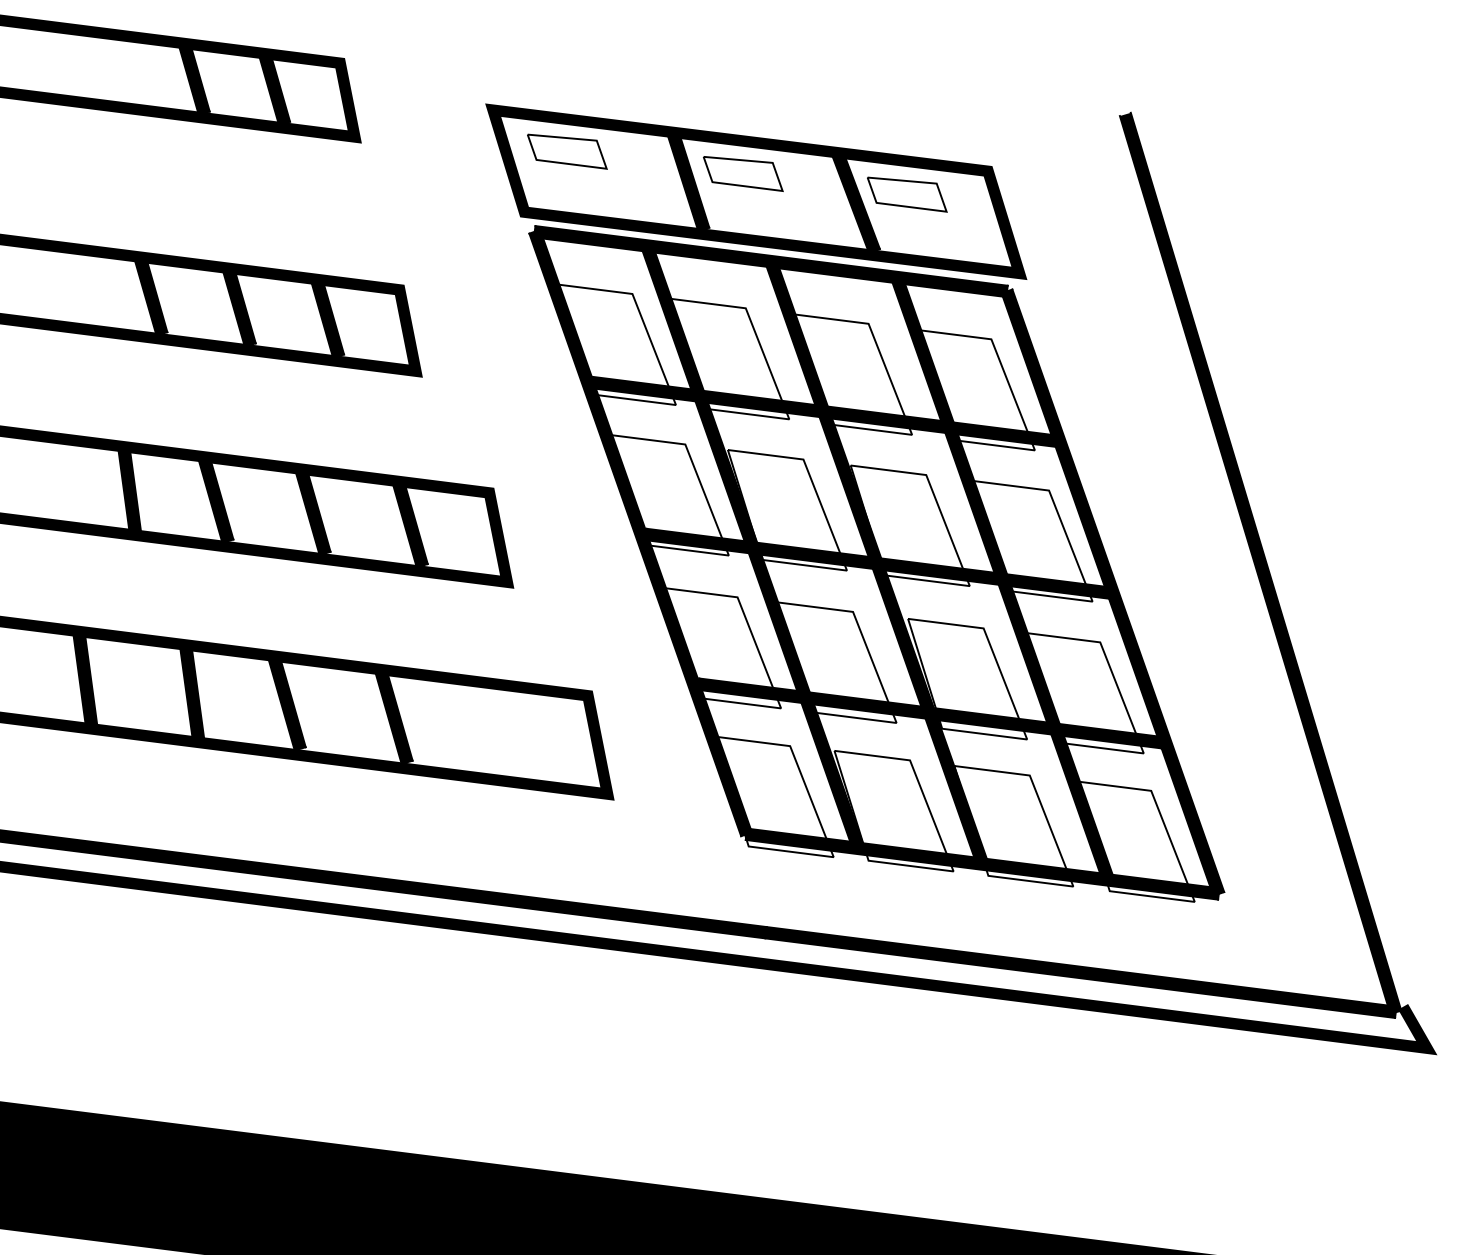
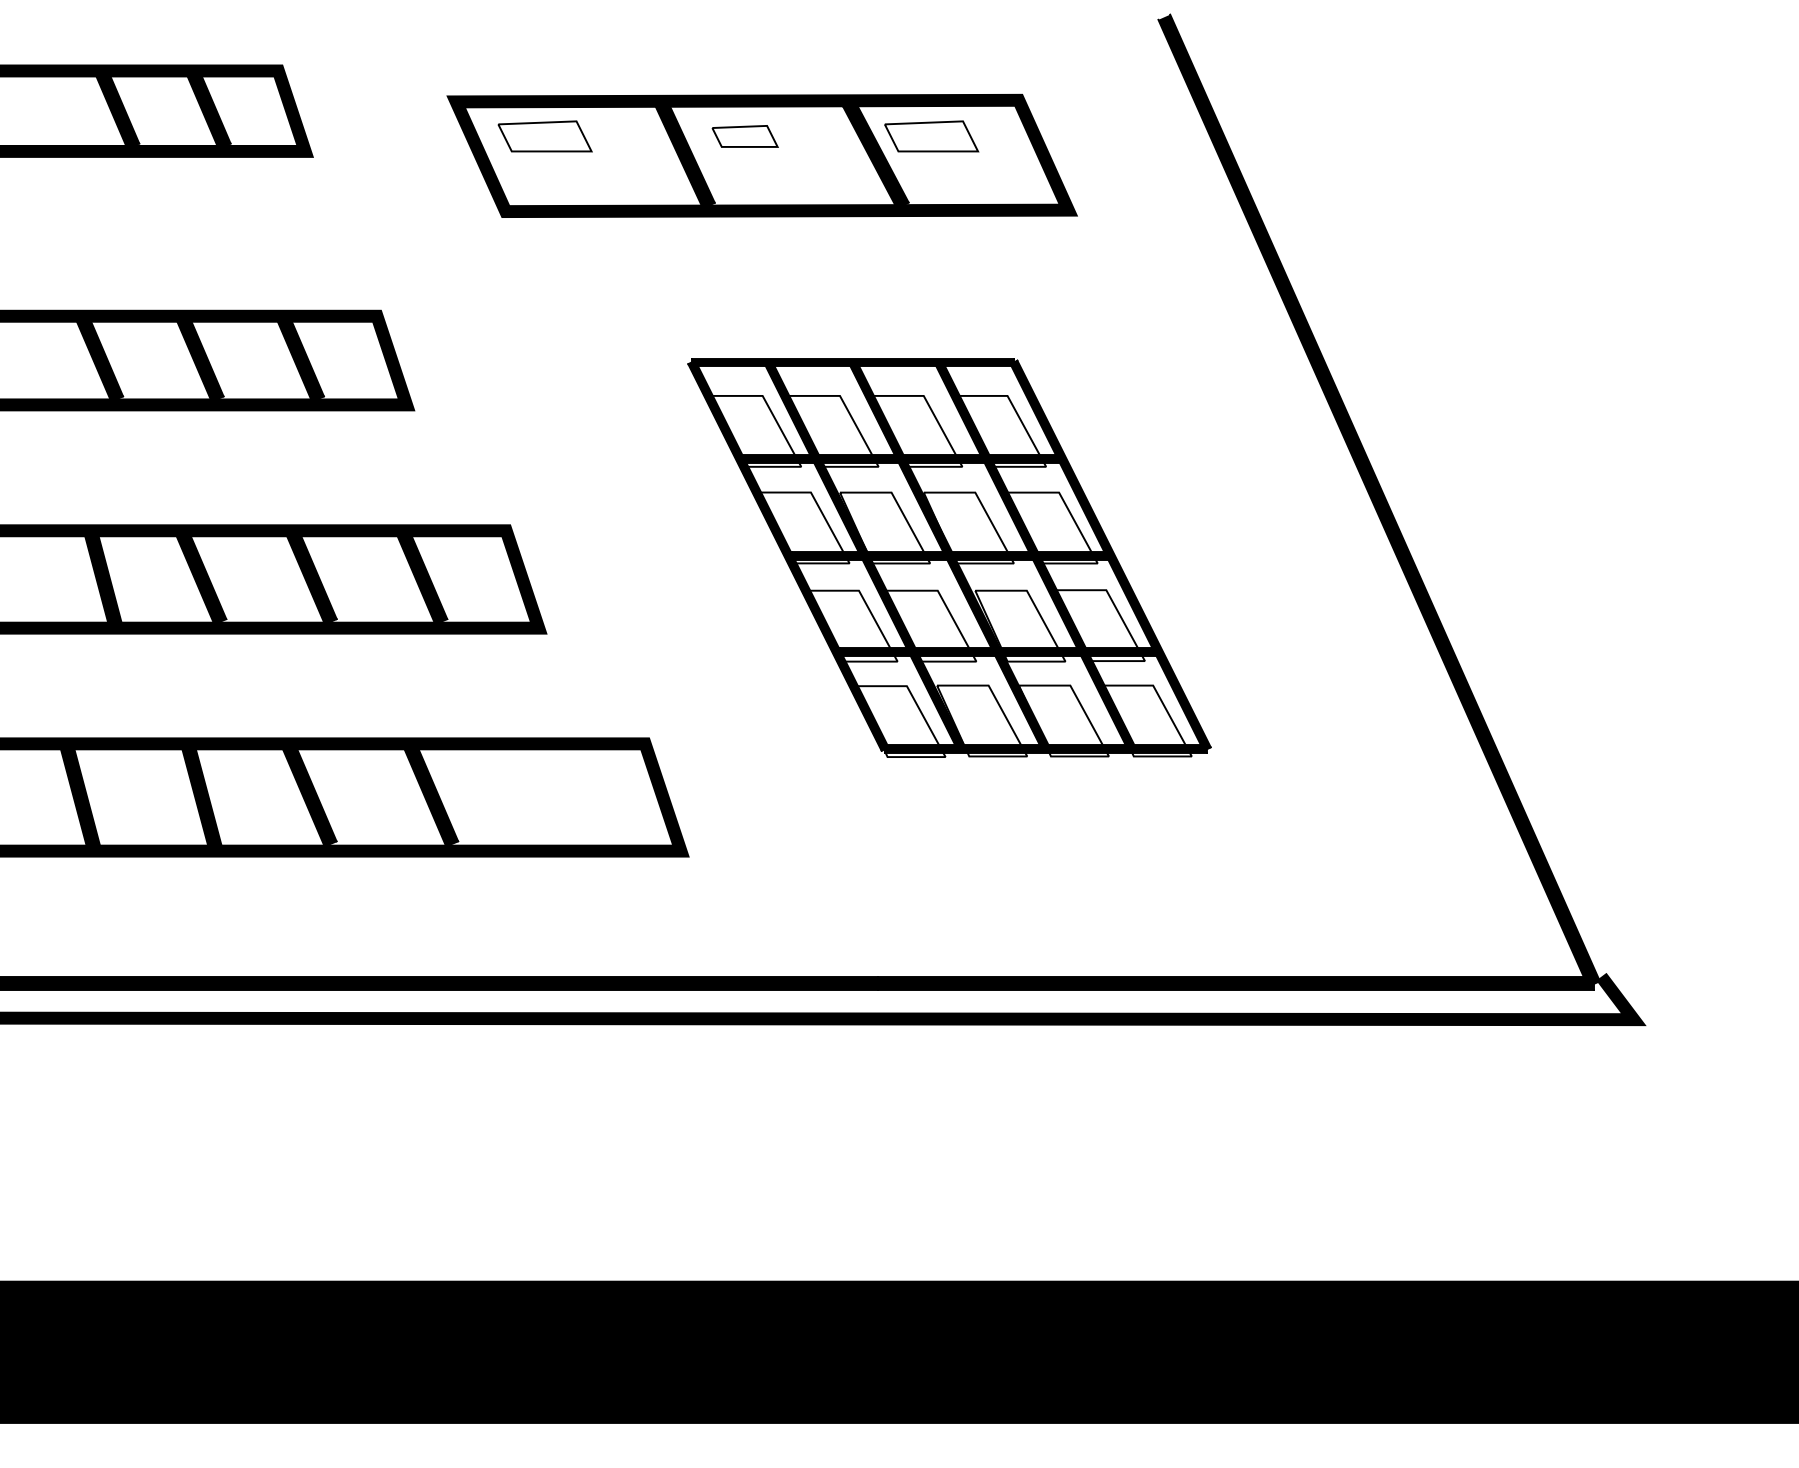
part: (742, 172) -> (744, 136), size x0.7
part: (876, 565) -> (949, 557), size x0.6

